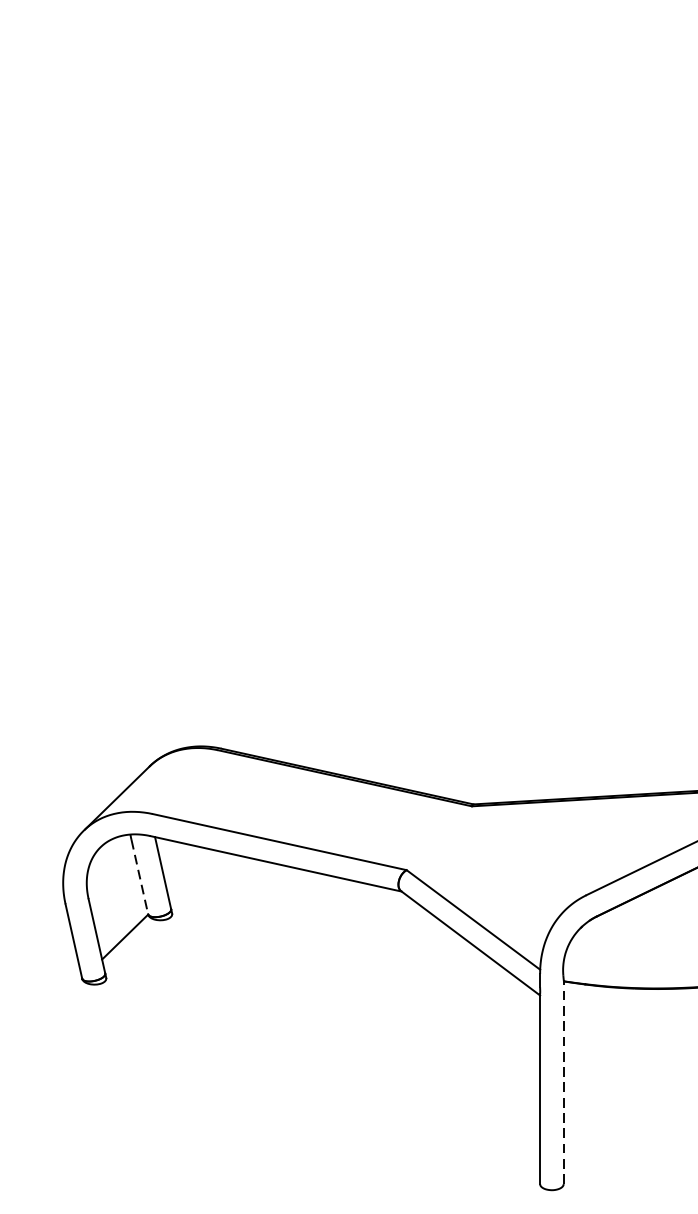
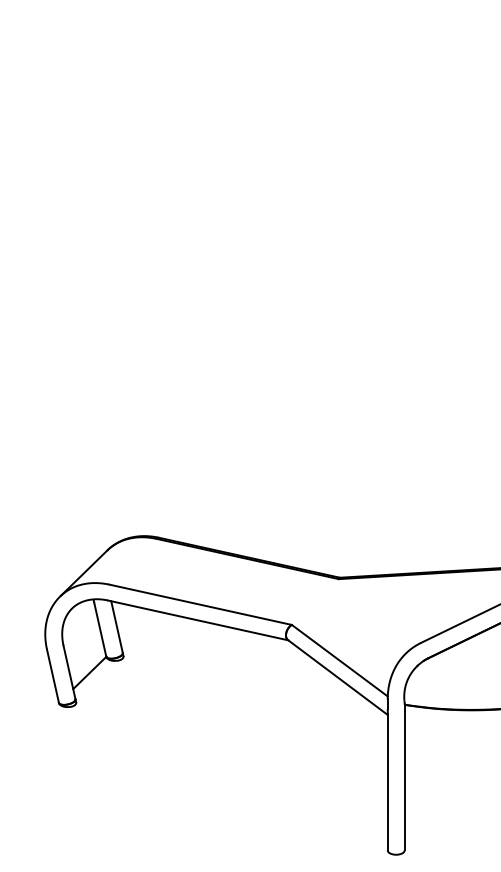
line: (140, 877) -> (100, 630), dashed -> solid
line: (563, 1081) -> (404, 776), dashed -> solid

